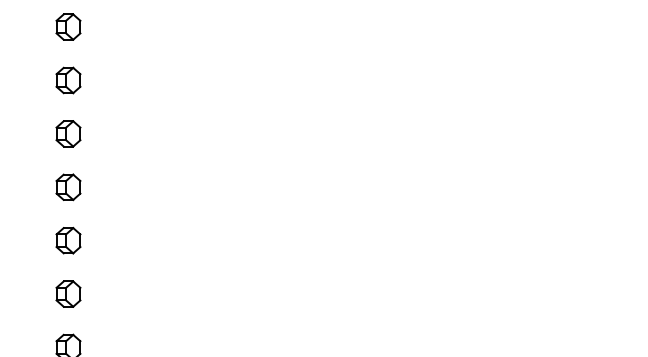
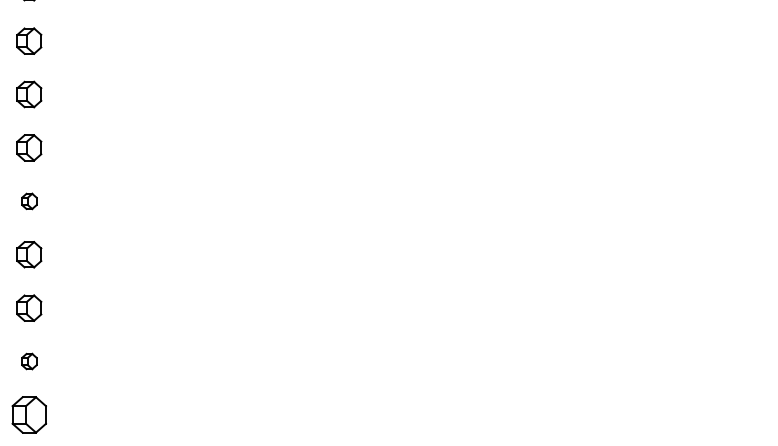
part: (68, 80) -> (29, 201), size x0.6
part: (68, 240) -> (29, 361), size x0.6
part: (68, 293) -> (29, 414), size x1.4

